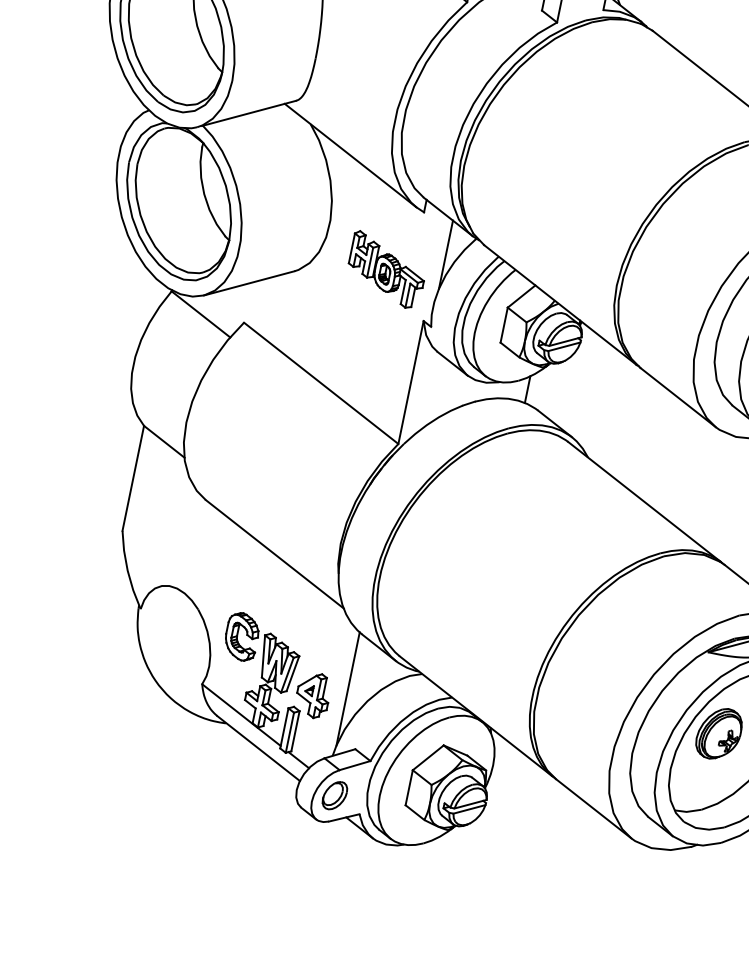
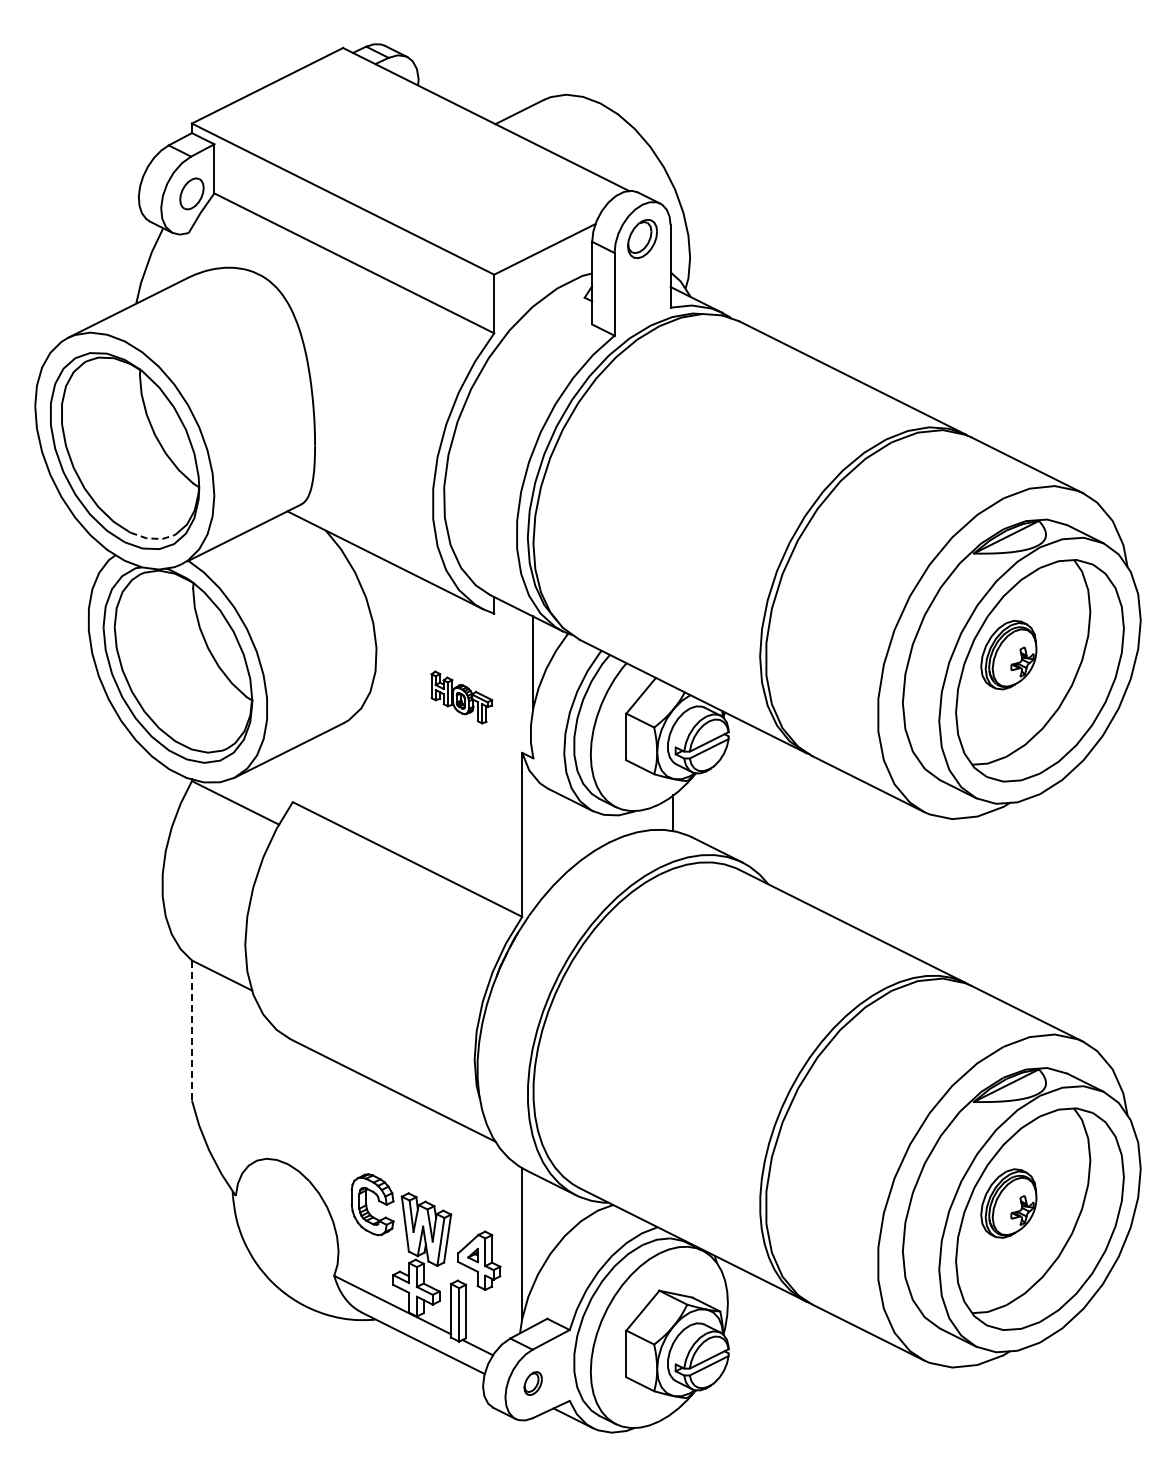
line: (179, 103) -> (152, 538), solid -> dashed
part: (386, 270) -> (461, 697), size x0.6
line: (132, 478) -> (191, 1030), solid -> dashed
part: (334, 795) -> (532, 1383), size x0.6

